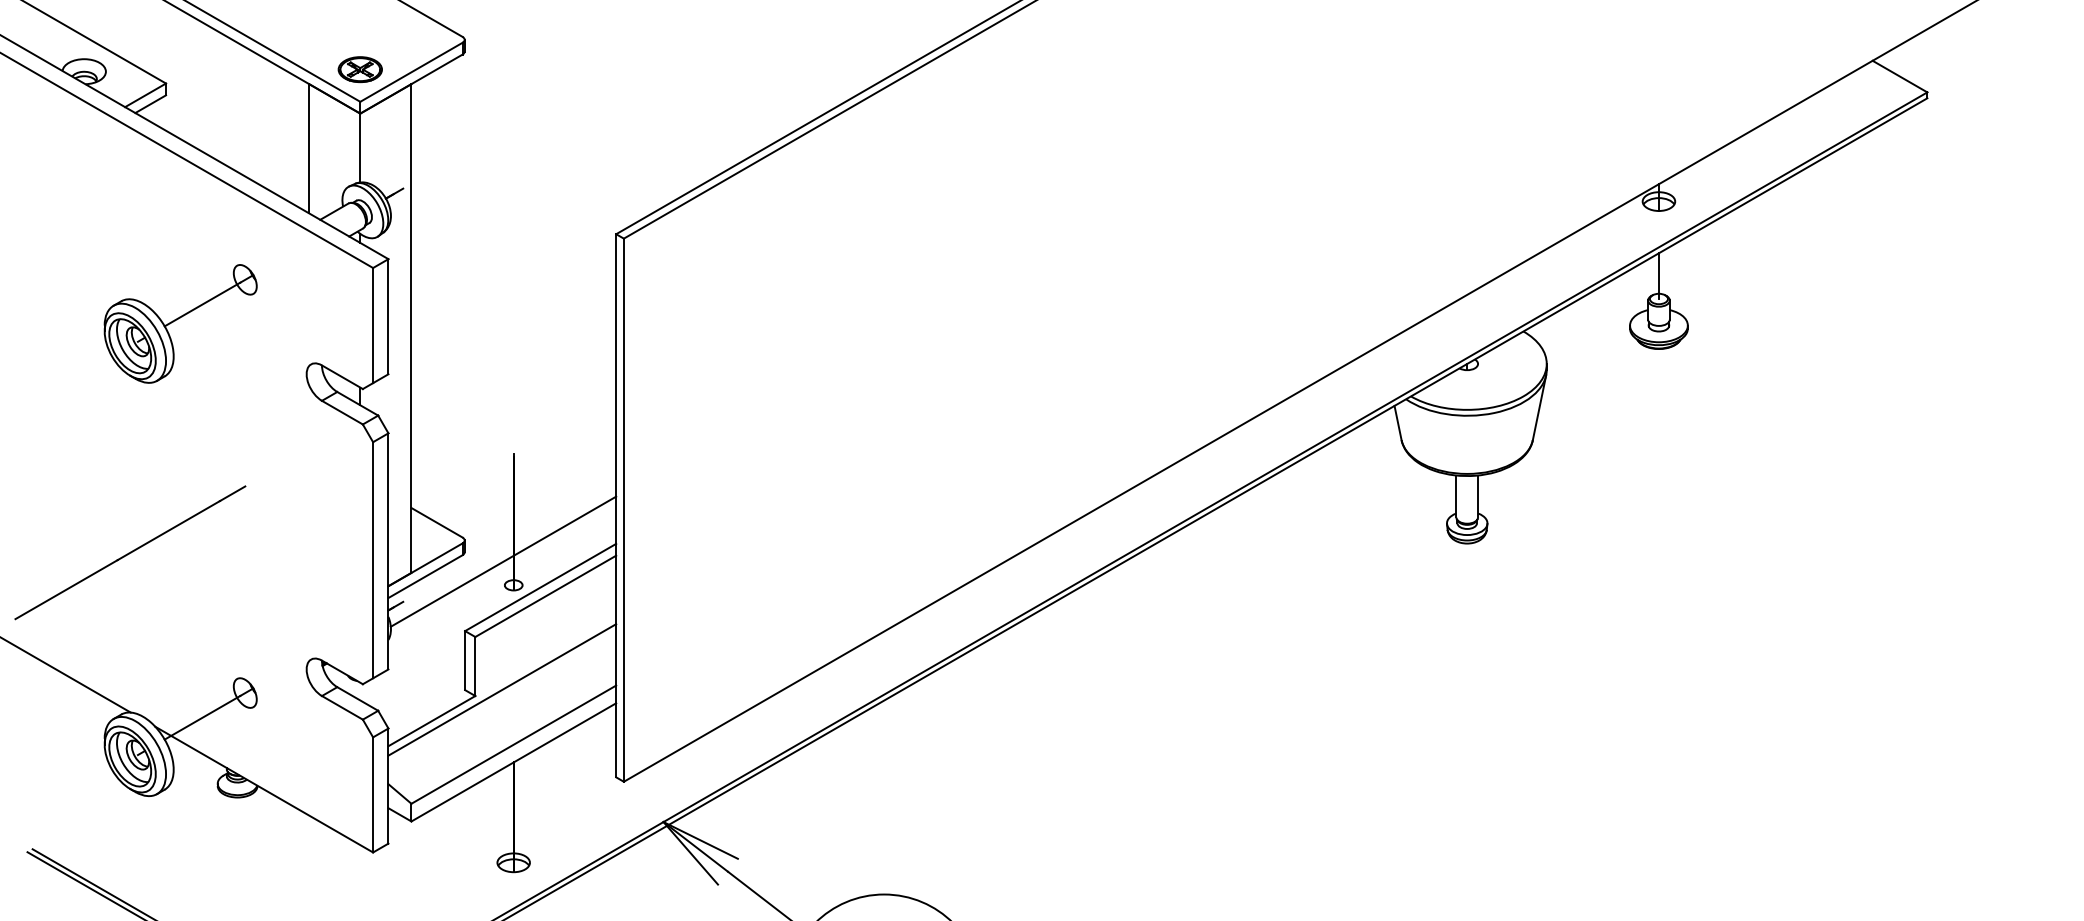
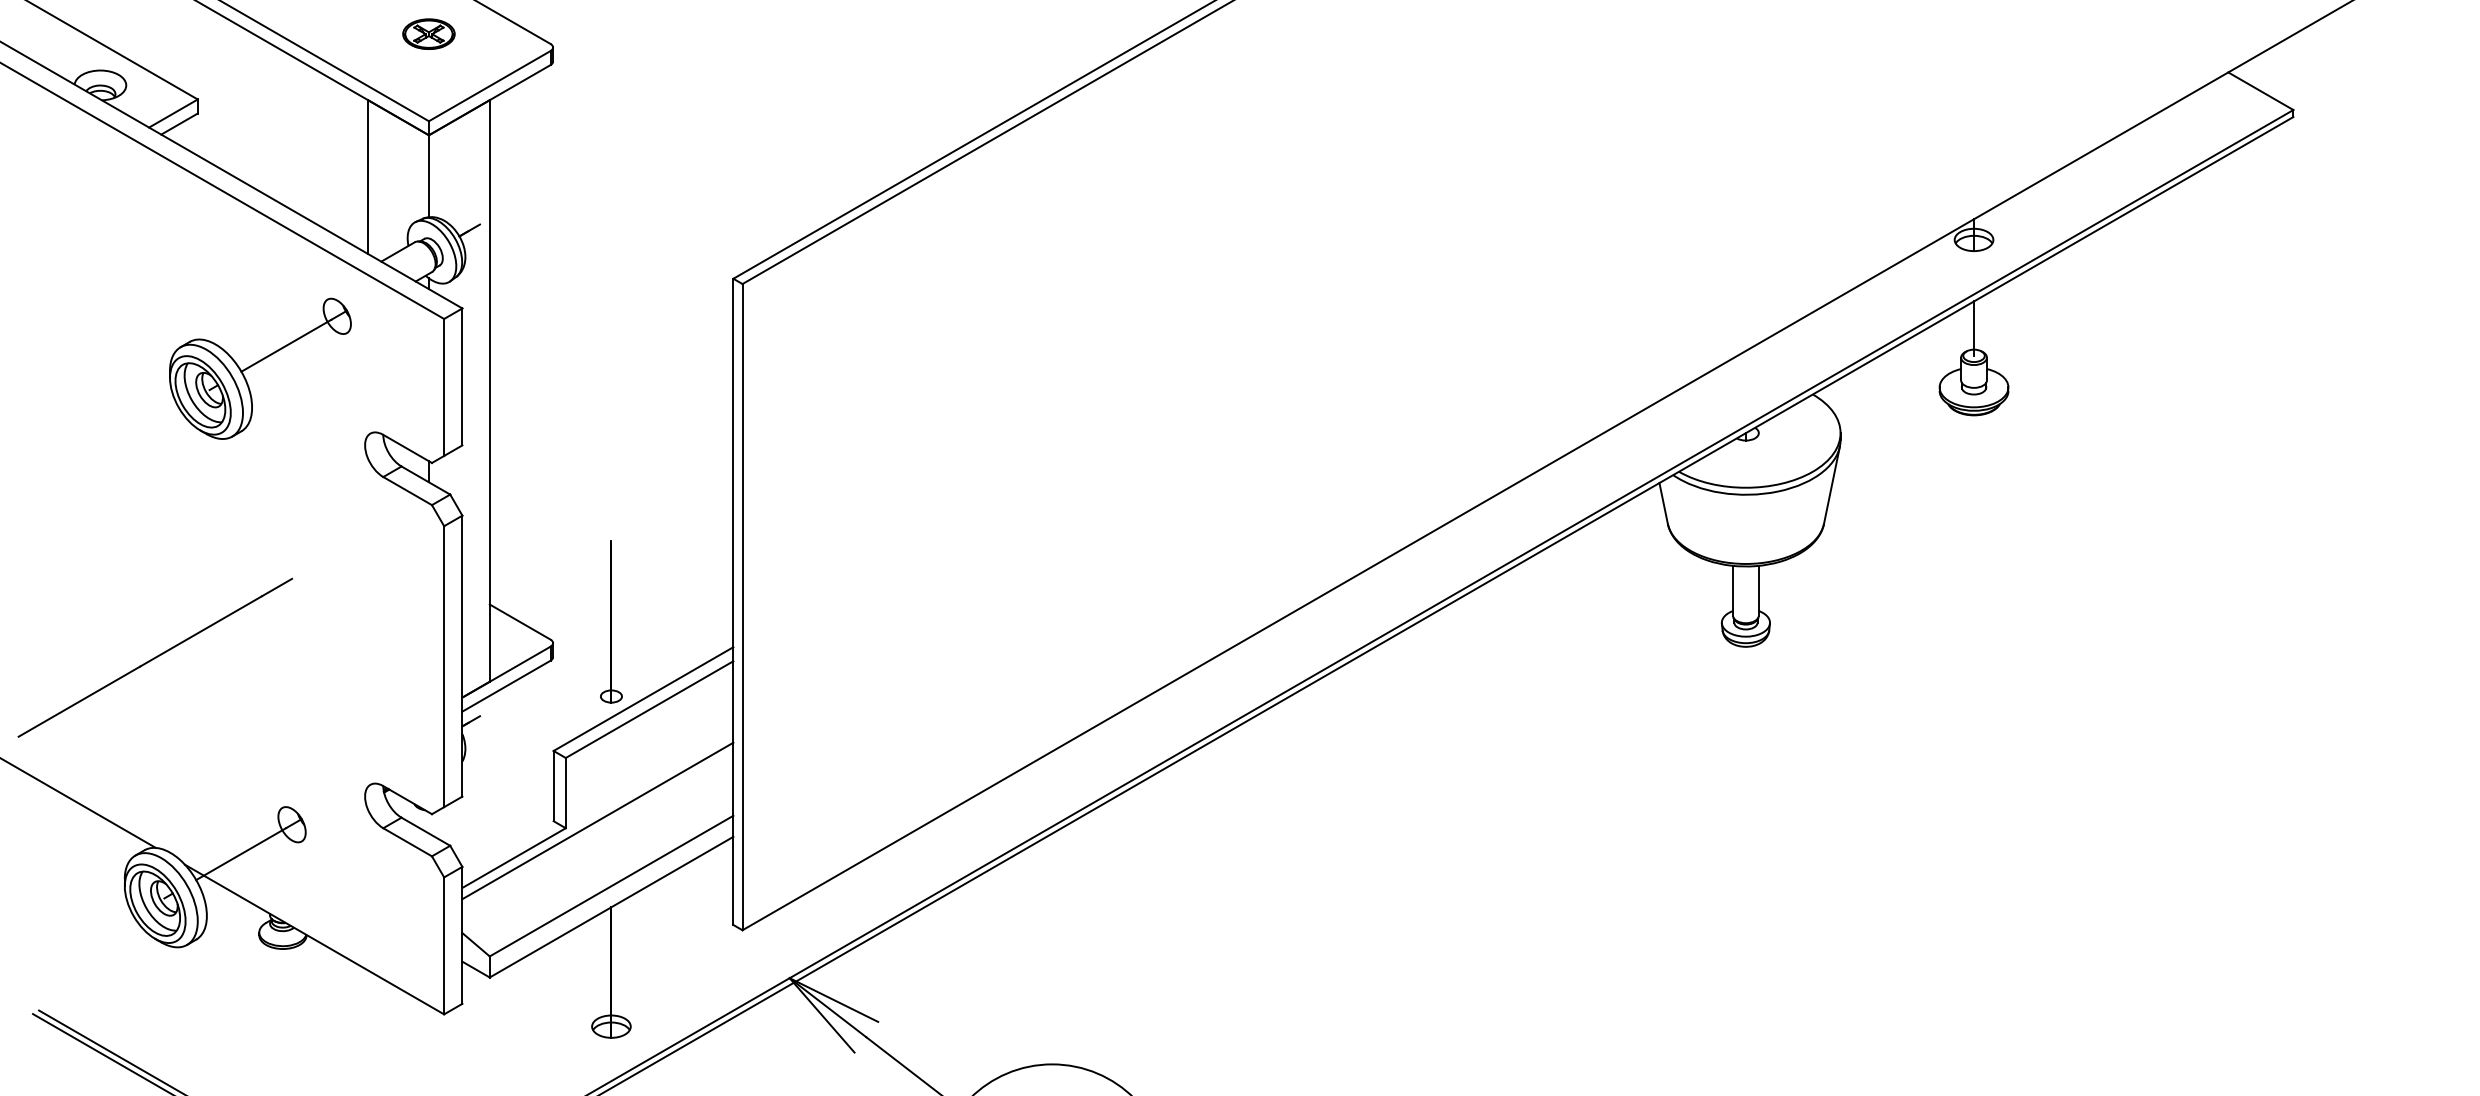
part: (359, 69) -> (427, 34), moved
part: (180, 323) -> (260, 368), moved
line: (503, 561) -> (599, 668), removed

